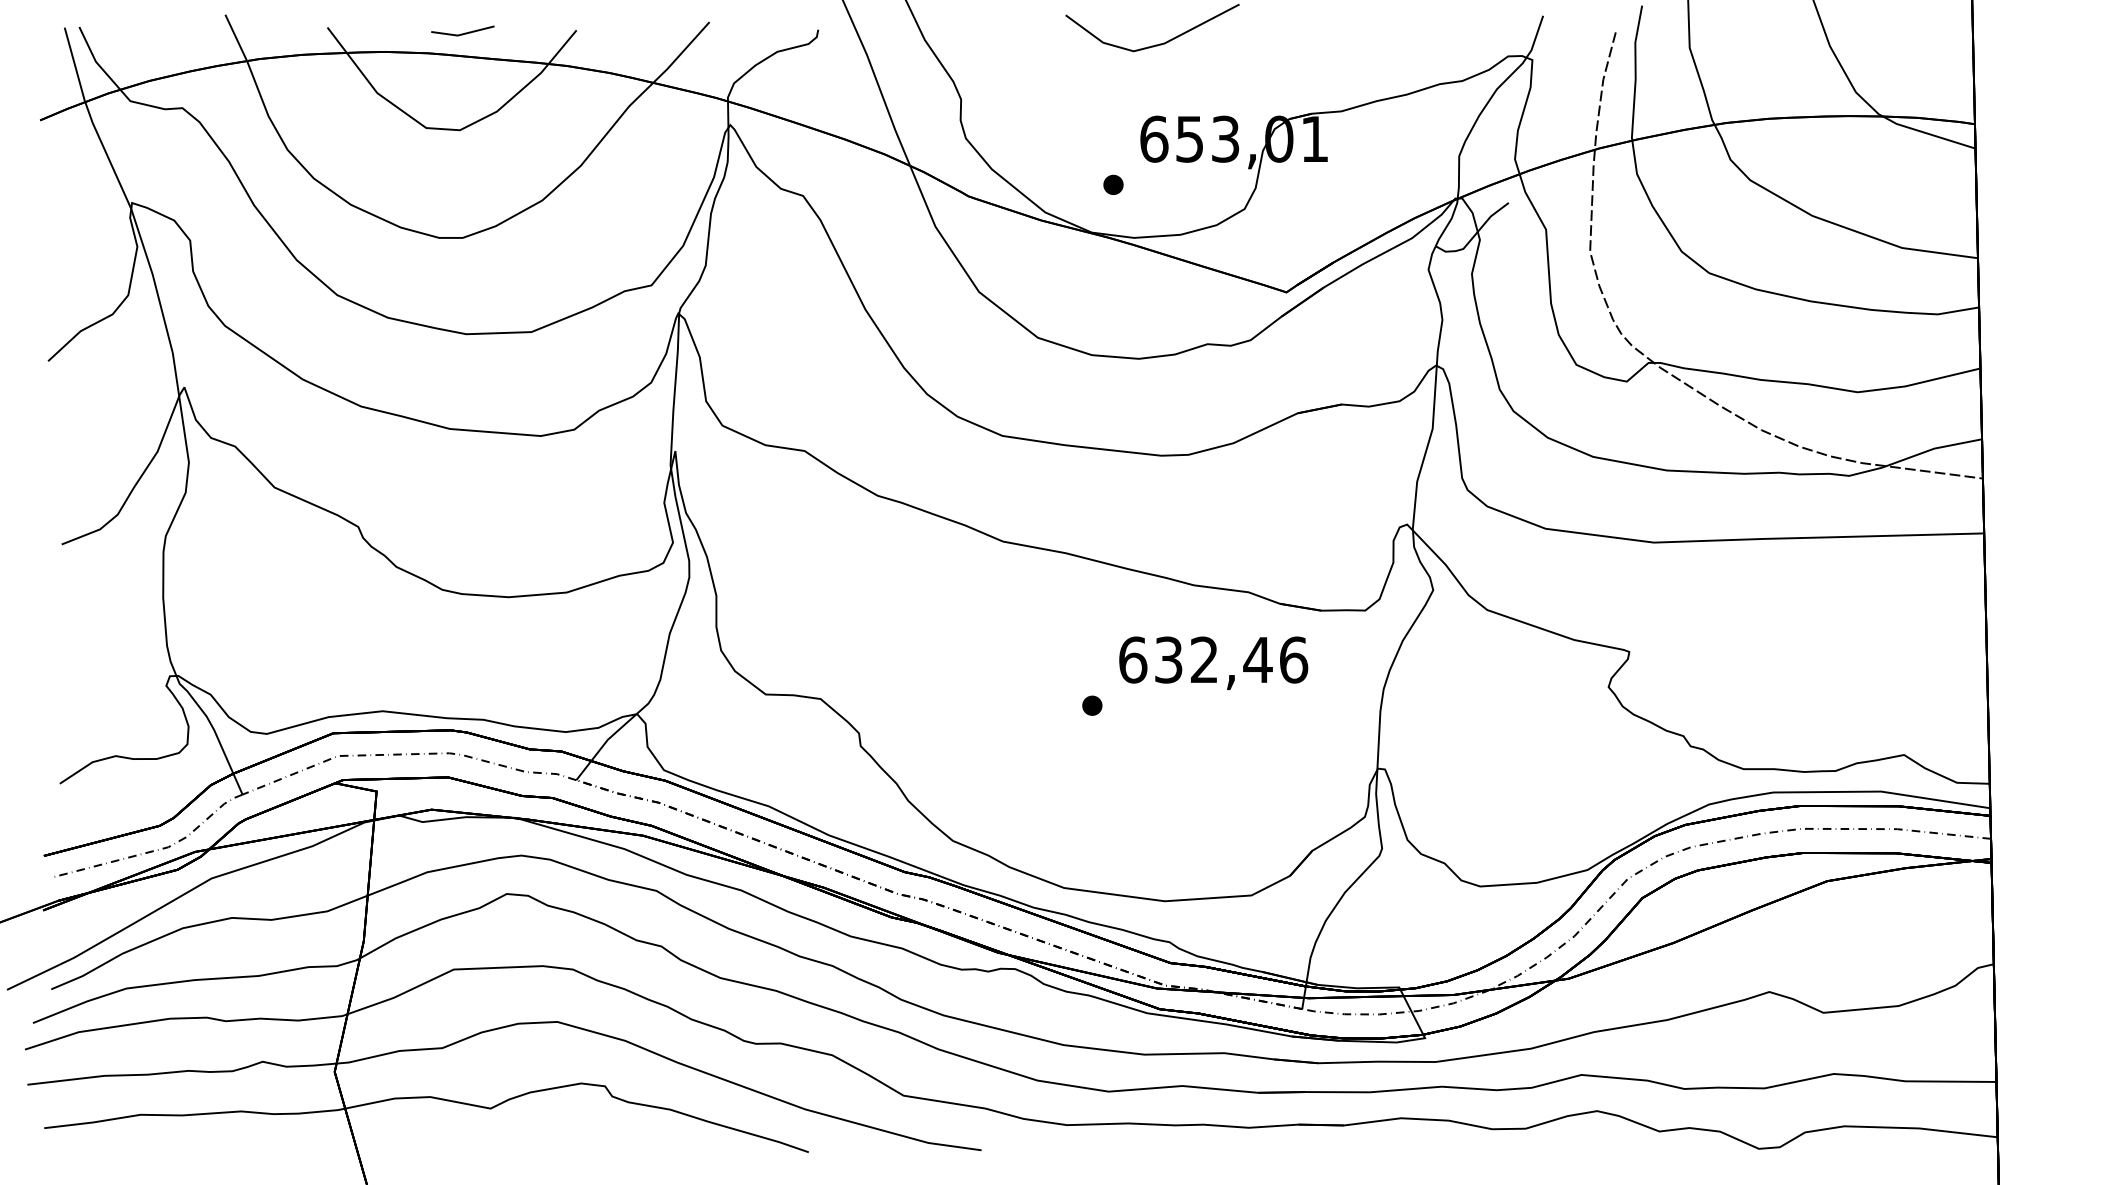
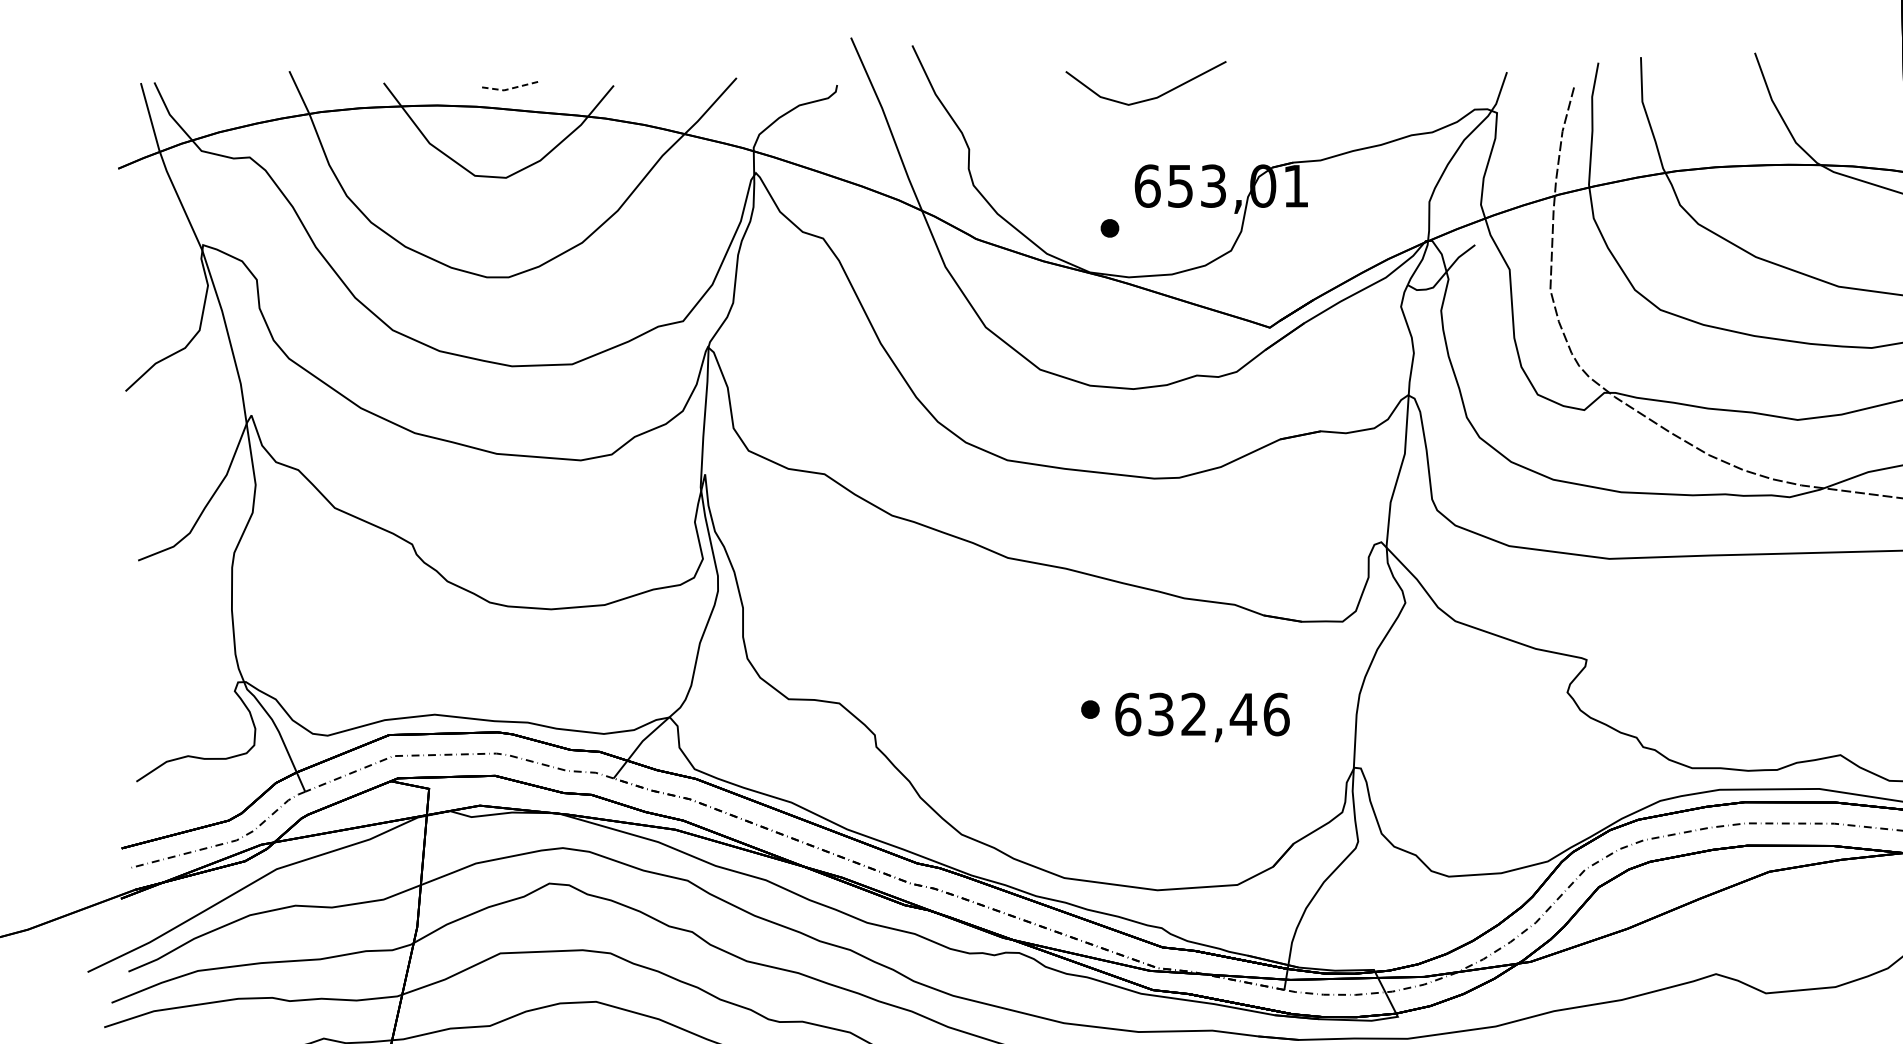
line: (462, 34) -> (508, 89), solid -> dashed
text: (1213, 662) -> (1202, 716), moved

